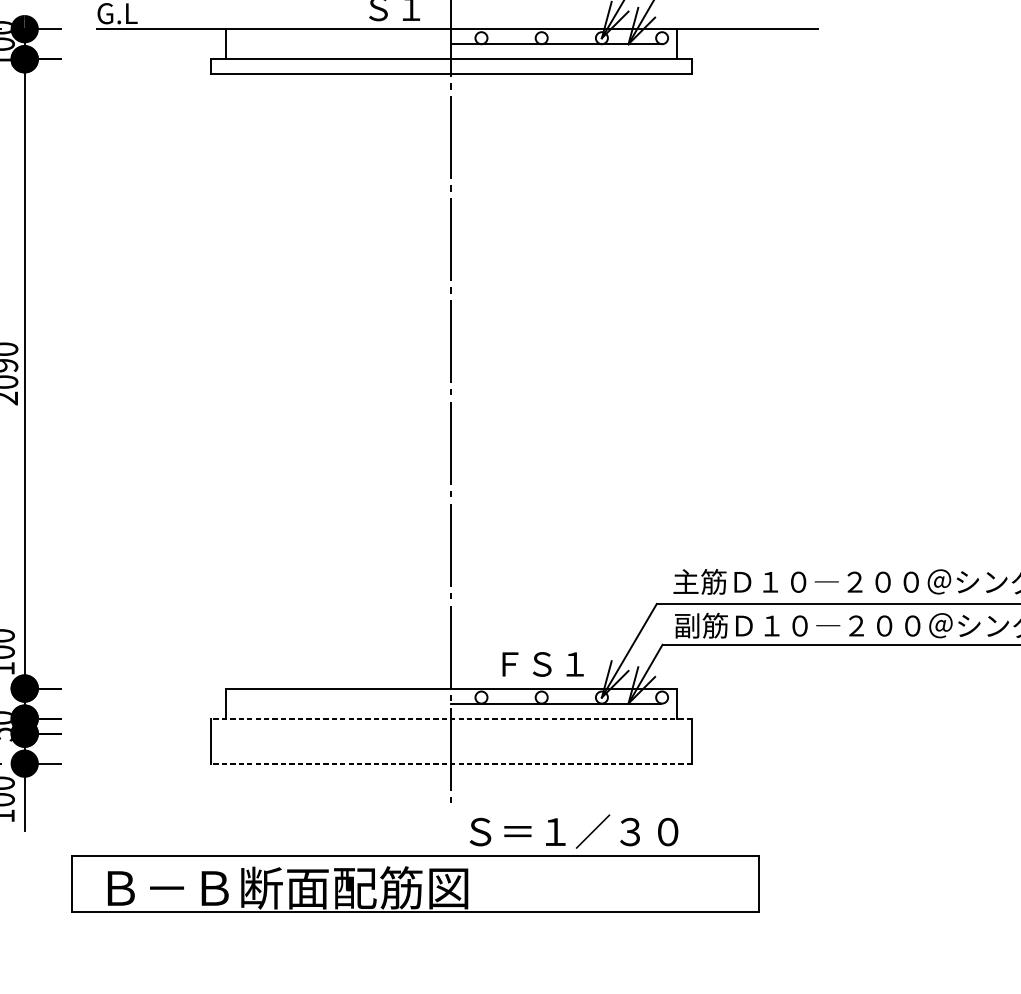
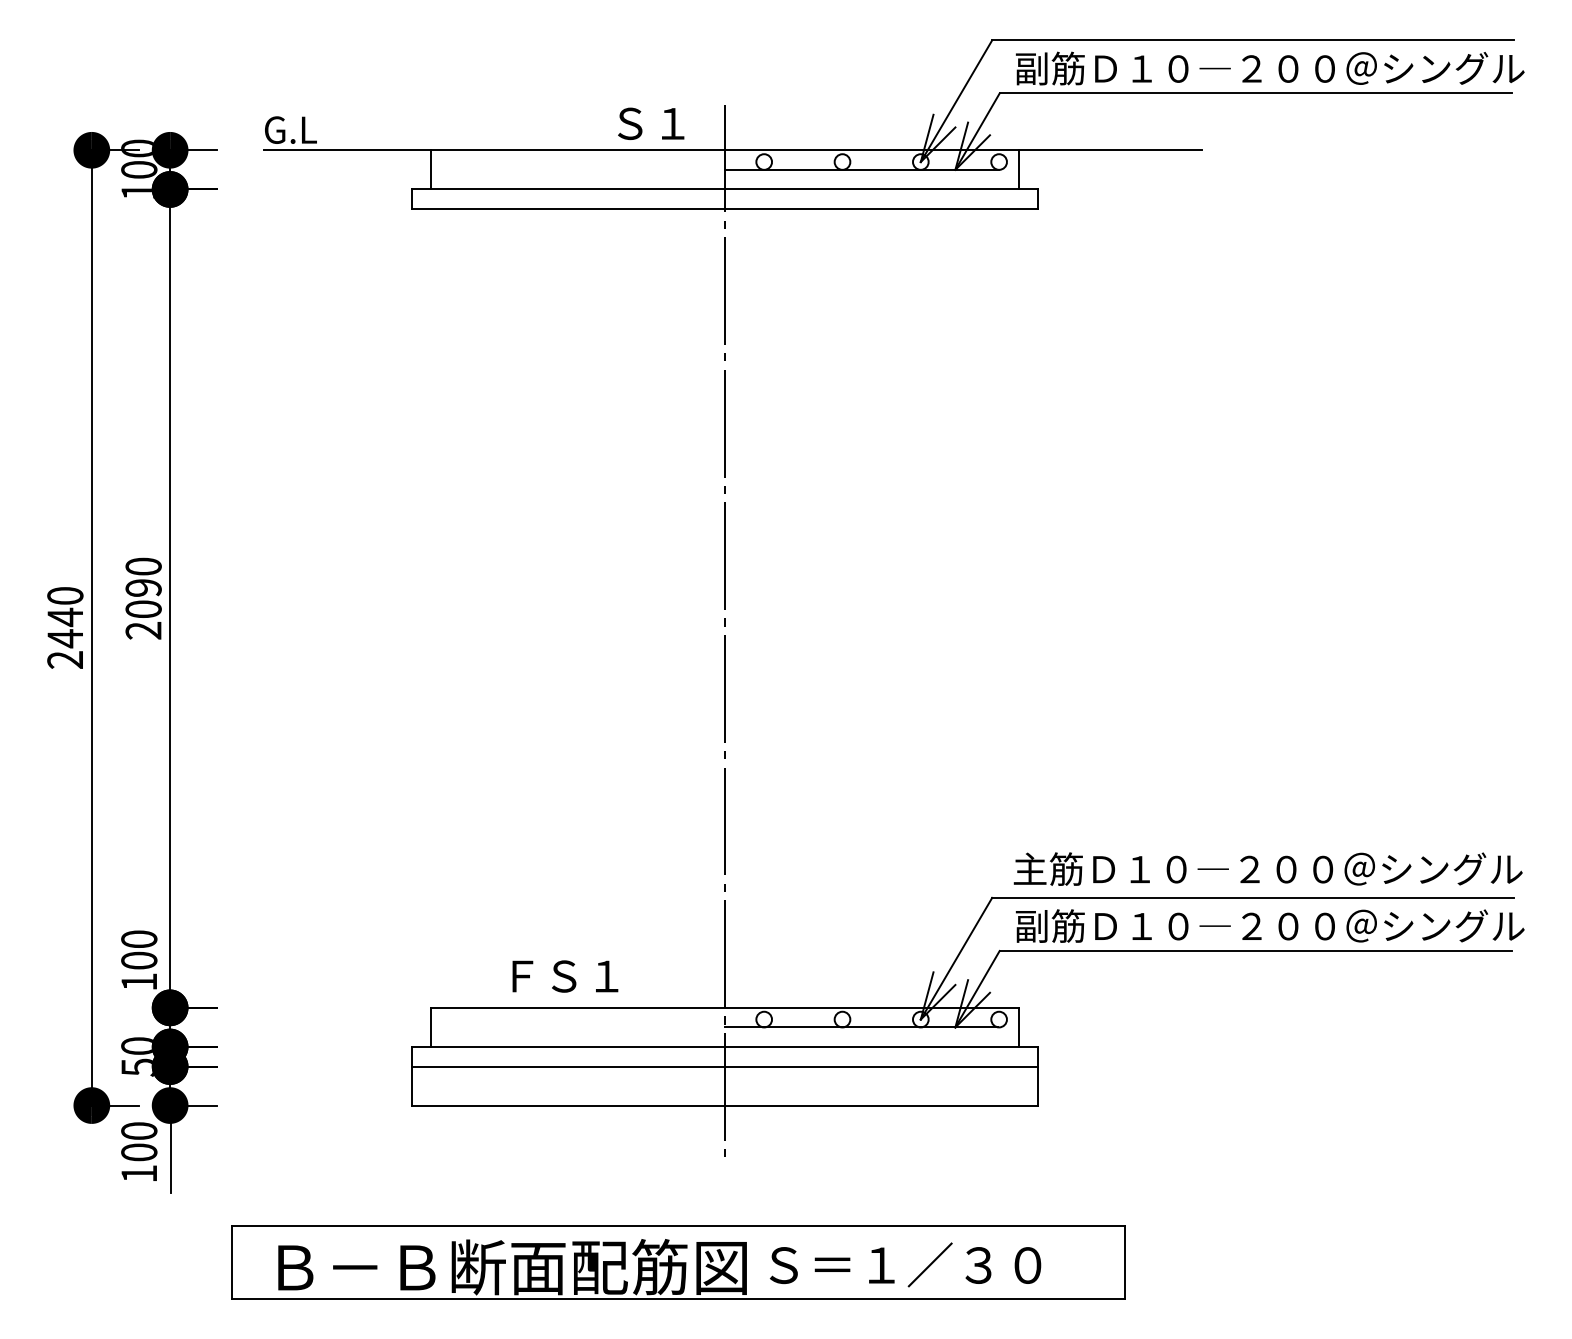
text: (543, 664) -> (565, 976), moved
line: (450, 718) -> (724, 1046), dashed -> solid
line: (450, 733) -> (724, 1066), added
line: (450, 763) -> (724, 1105), dashed -> solid
text: (573, 831) -> (905, 1264), moved

